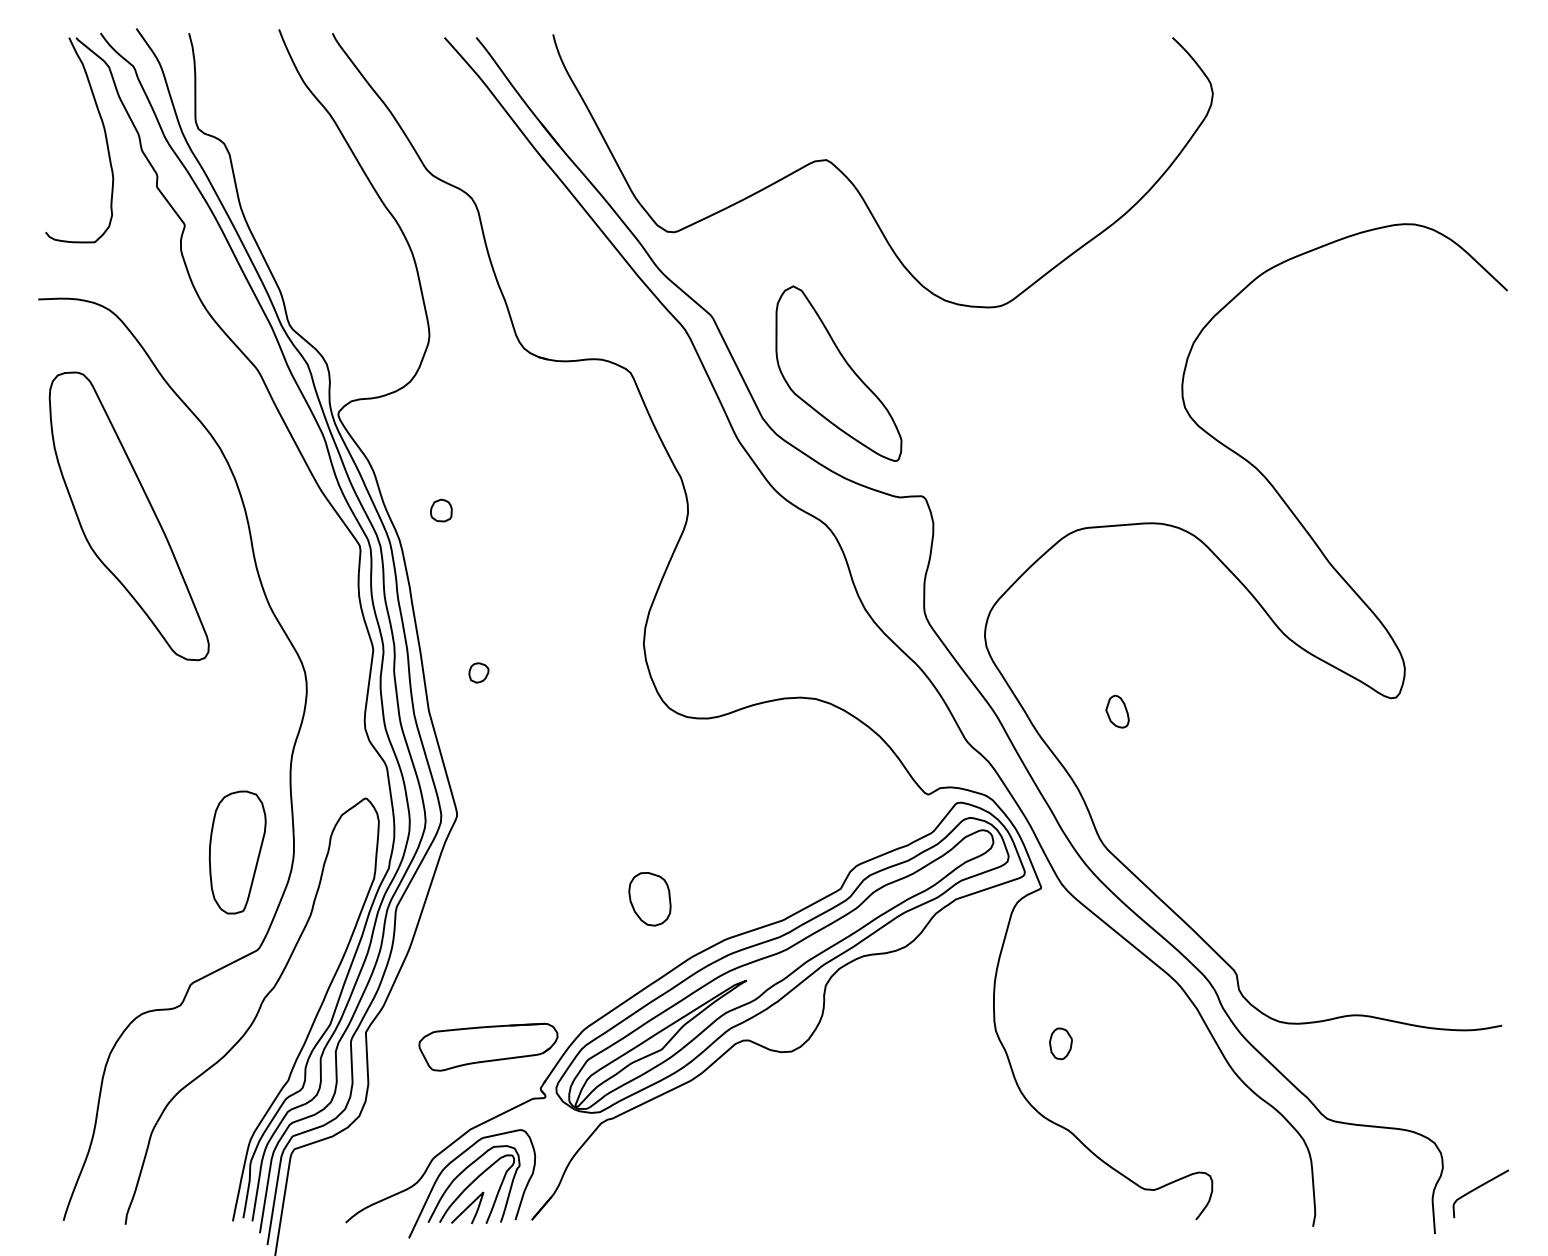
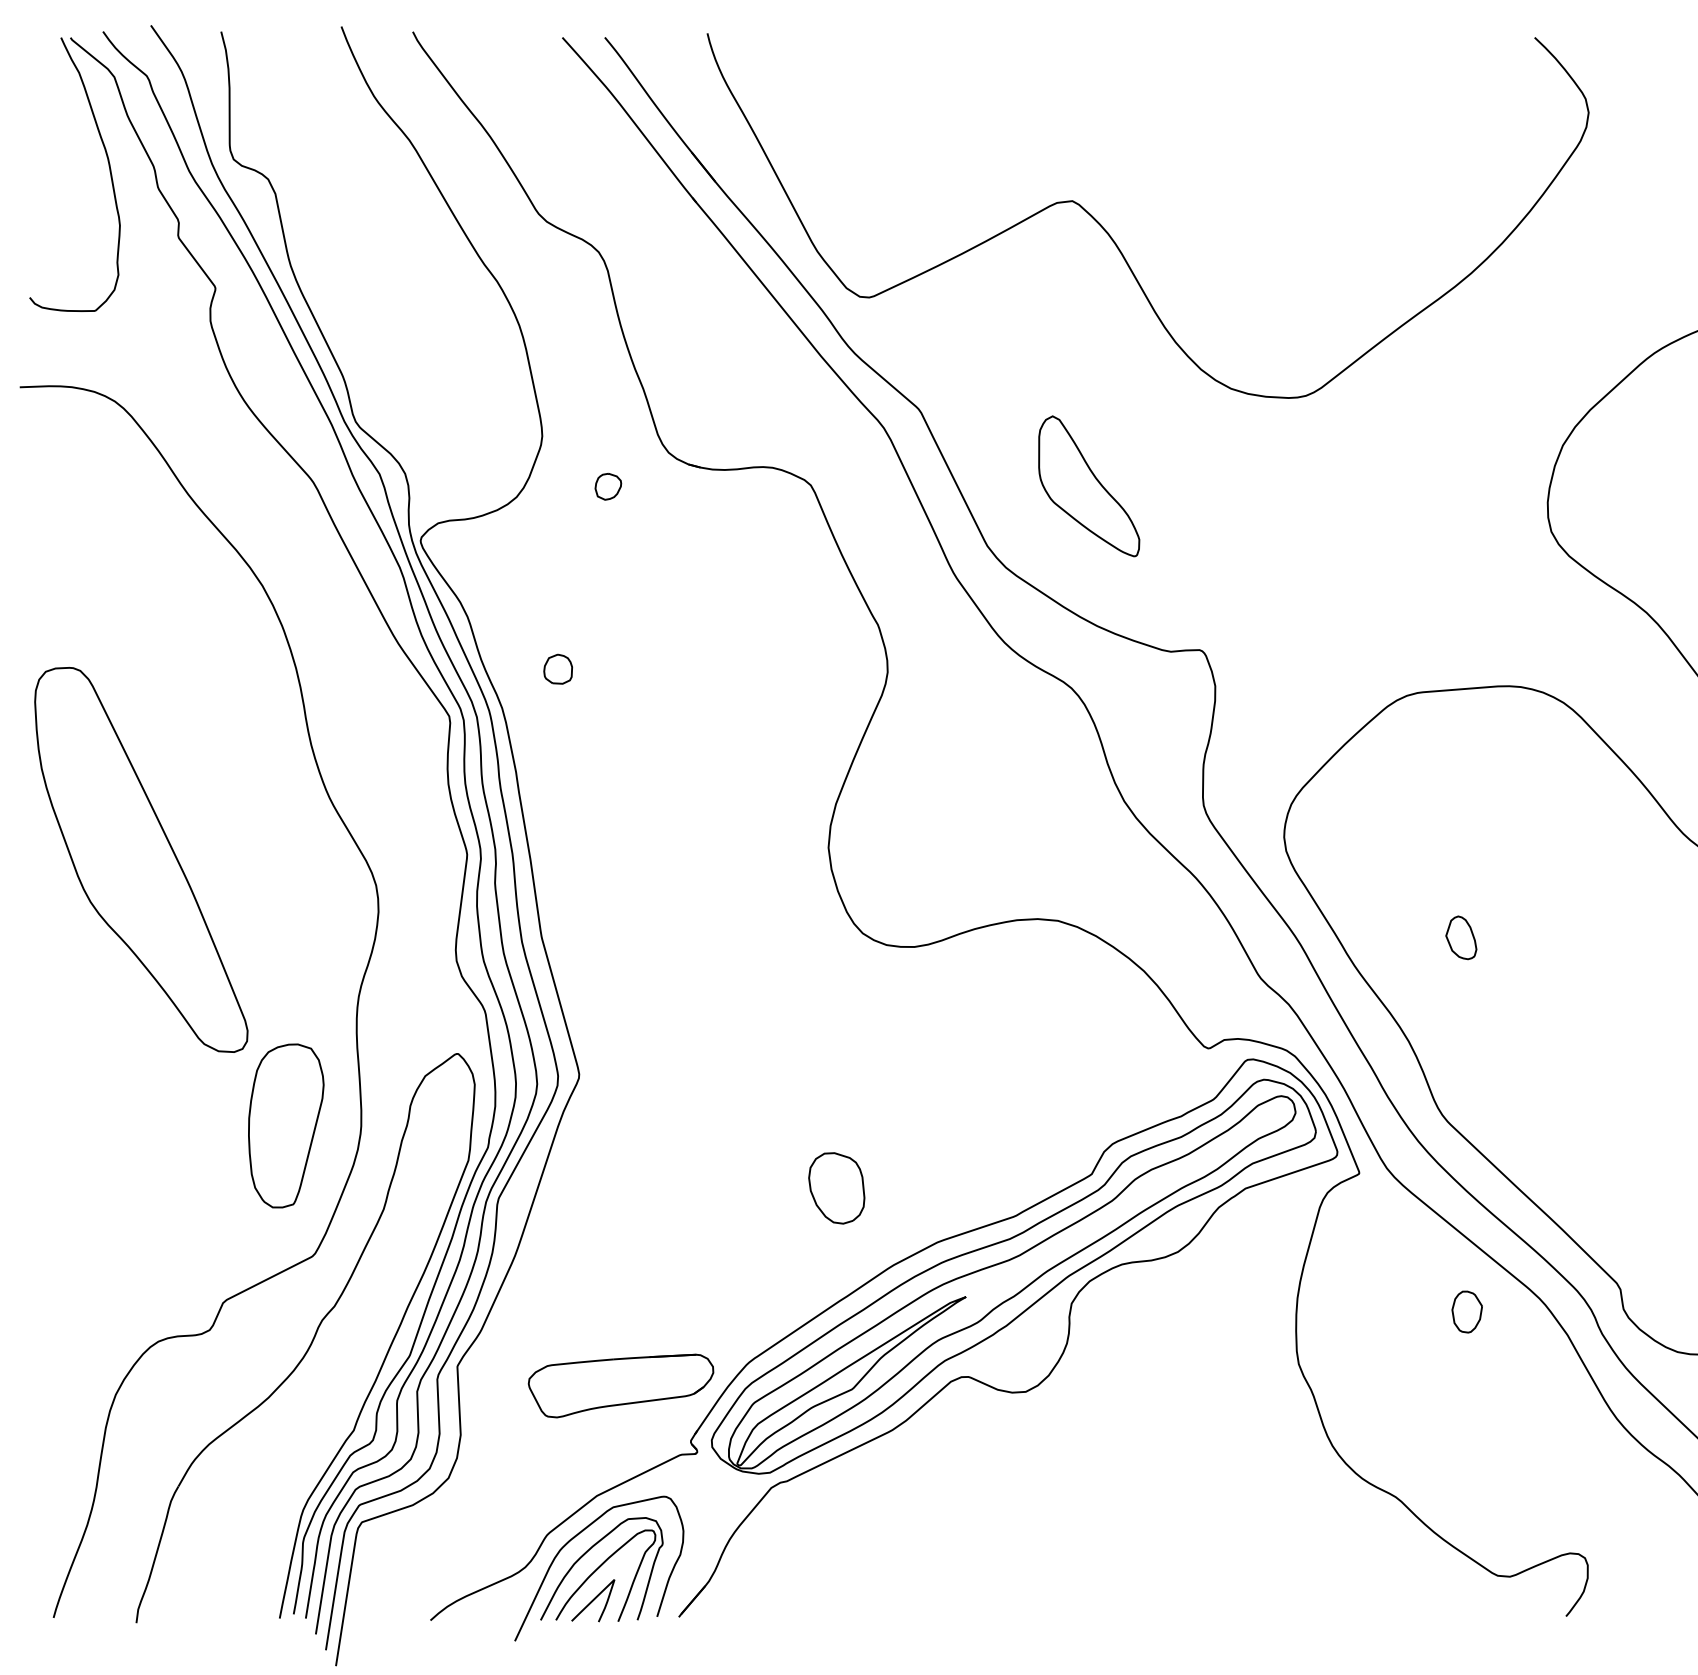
part: (838, 373) -> (1088, 486), size x0.6
part: (128, 516) -> (140, 860), moved
part: (478, 672) -> (607, 486), moved
part: (1060, 1043) -> (1466, 1311), moved

